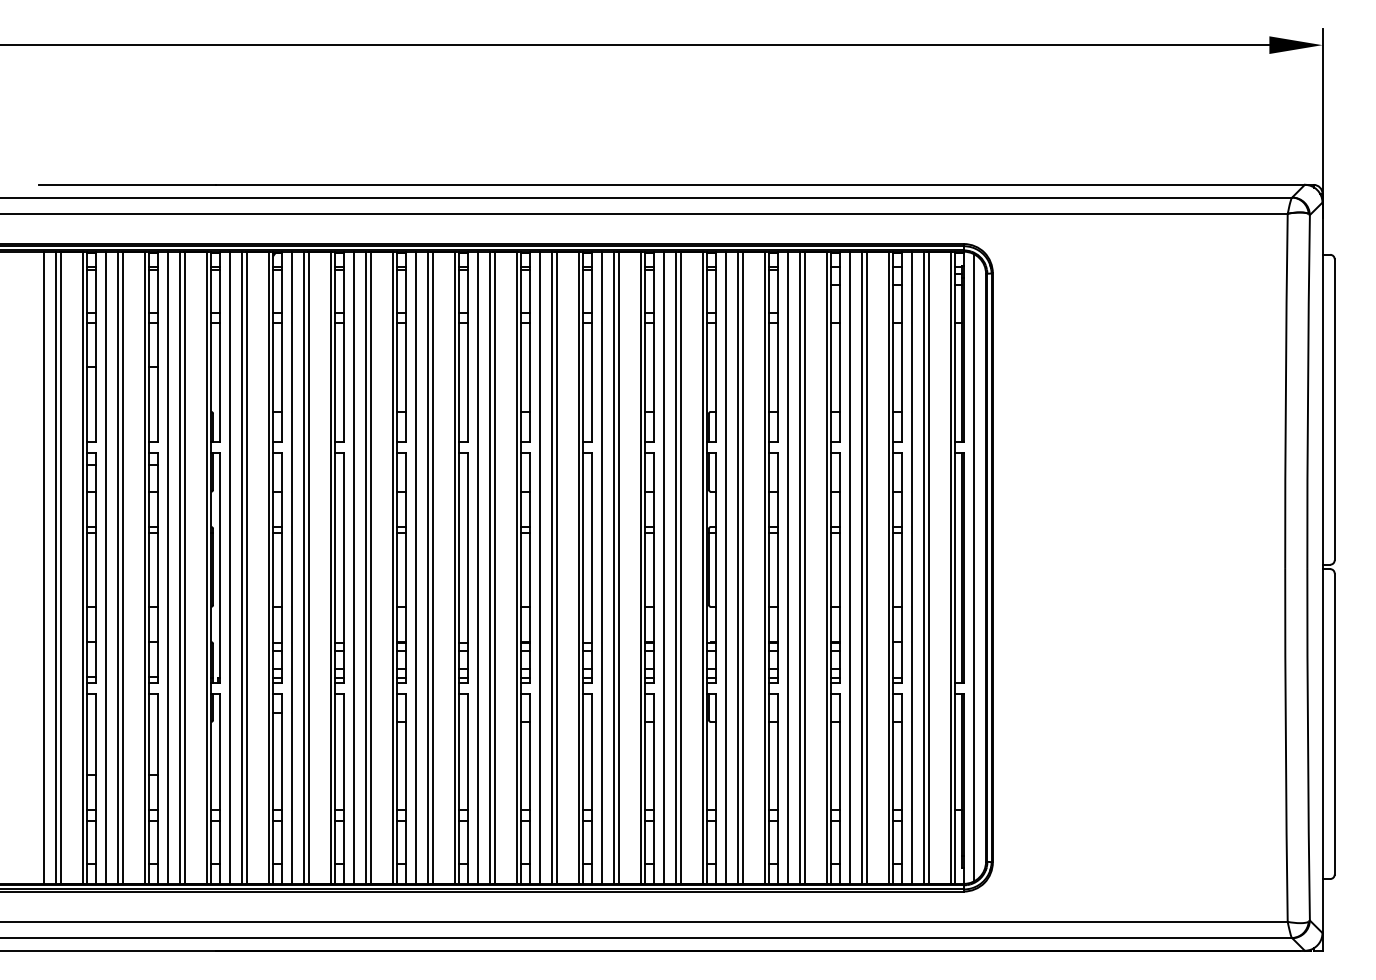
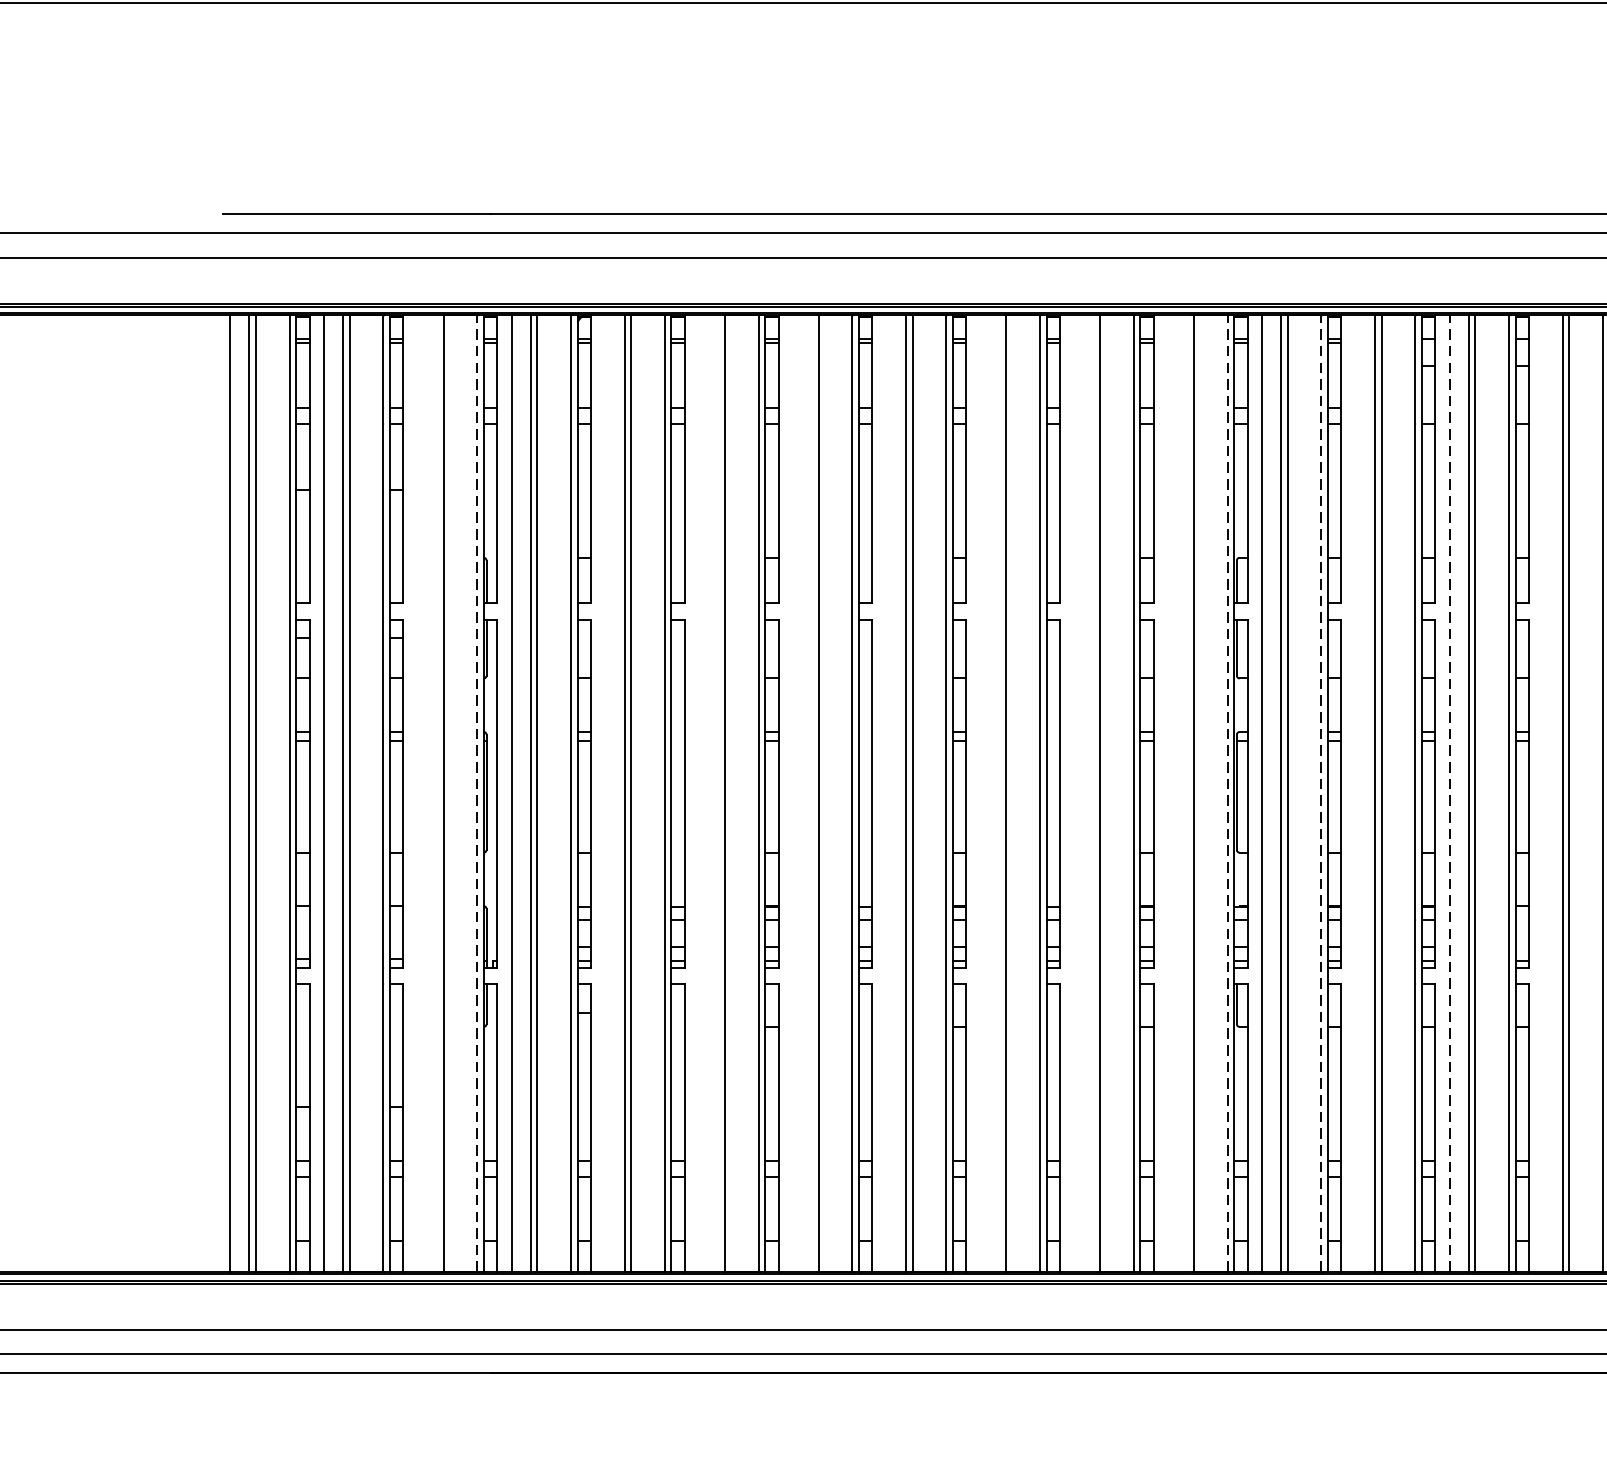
line: (167, 567) -> (417, 793), removed
line: (180, 567) -> (437, 793), removed
line: (206, 567) -> (476, 793), solid -> dashed
line: (291, 567) -> (605, 793), removed
line: (353, 567) -> (698, 793), removed
line: (366, 567) -> (718, 793), removed
line: (415, 567) -> (792, 793), removed
line: (428, 567) -> (812, 793), removed
line: (477, 567) -> (886, 793), removed
line: (539, 567) -> (980, 793), removed
line: (552, 567) -> (1000, 793), removed
line: (601, 567) -> (1074, 793), removed
line: (614, 567) -> (1093, 793), removed
line: (663, 567) -> (1168, 793), removed
line: (676, 567) -> (1187, 793), removed
line: (702, 567) -> (1227, 793), solid -> dashed
line: (764, 567) -> (1320, 793), solid -> dashed
line: (787, 567) -> (1355, 793), removed
line: (849, 567) -> (1449, 793), solid -> dashed
line: (911, 567) -> (1543, 793), removed

